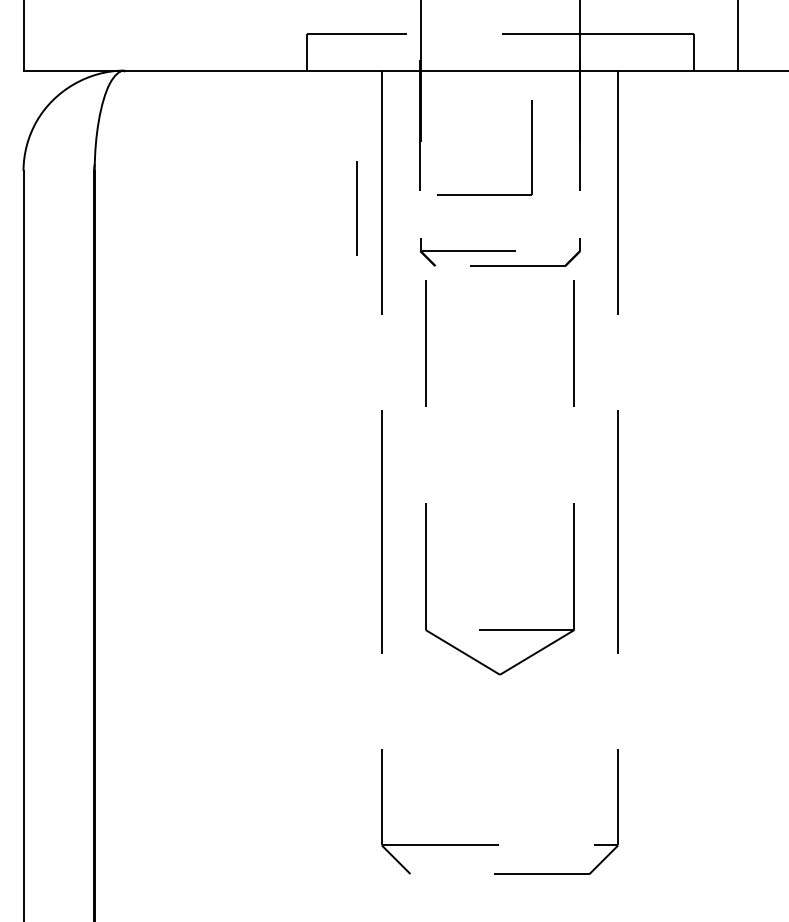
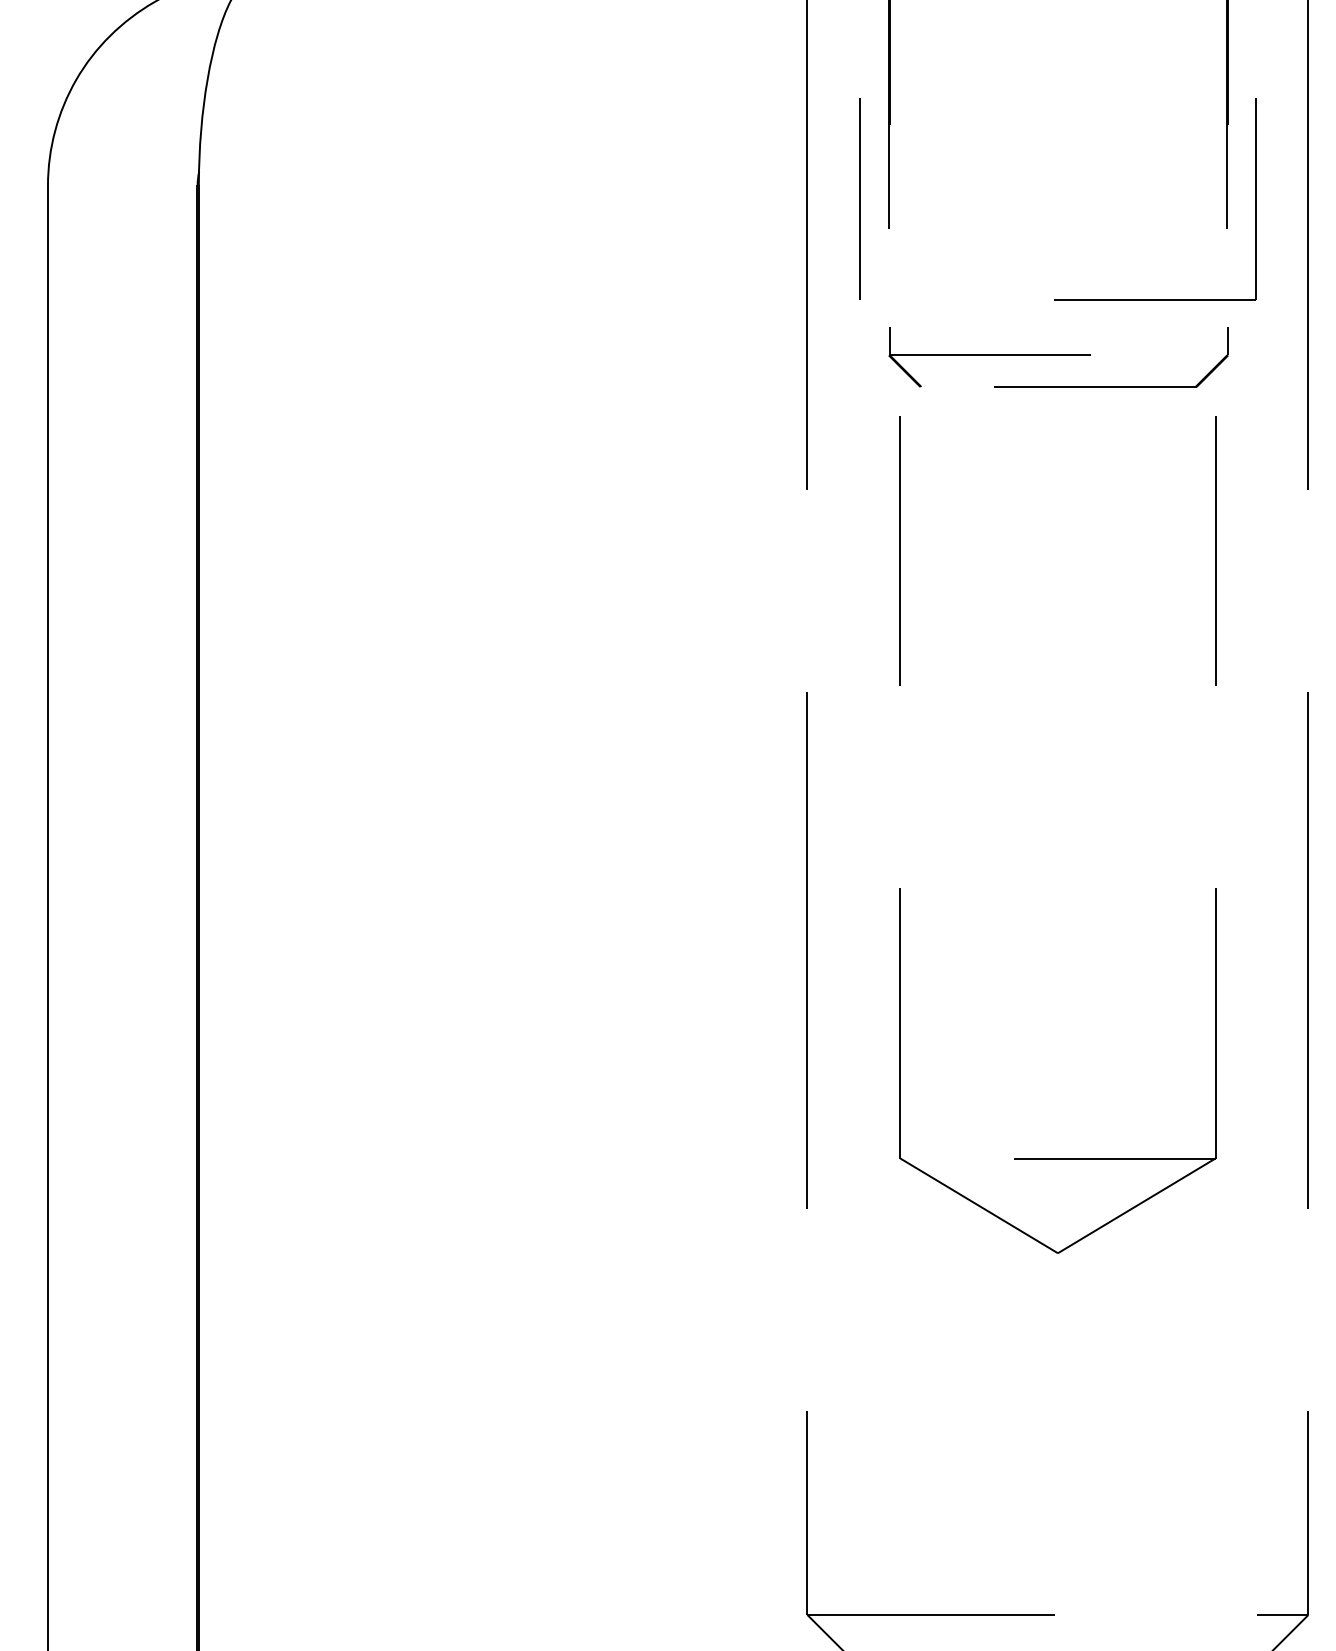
part: (531, 147) -> (1253, 199), moved
line: (356, 208) -> (859, 199), moved

